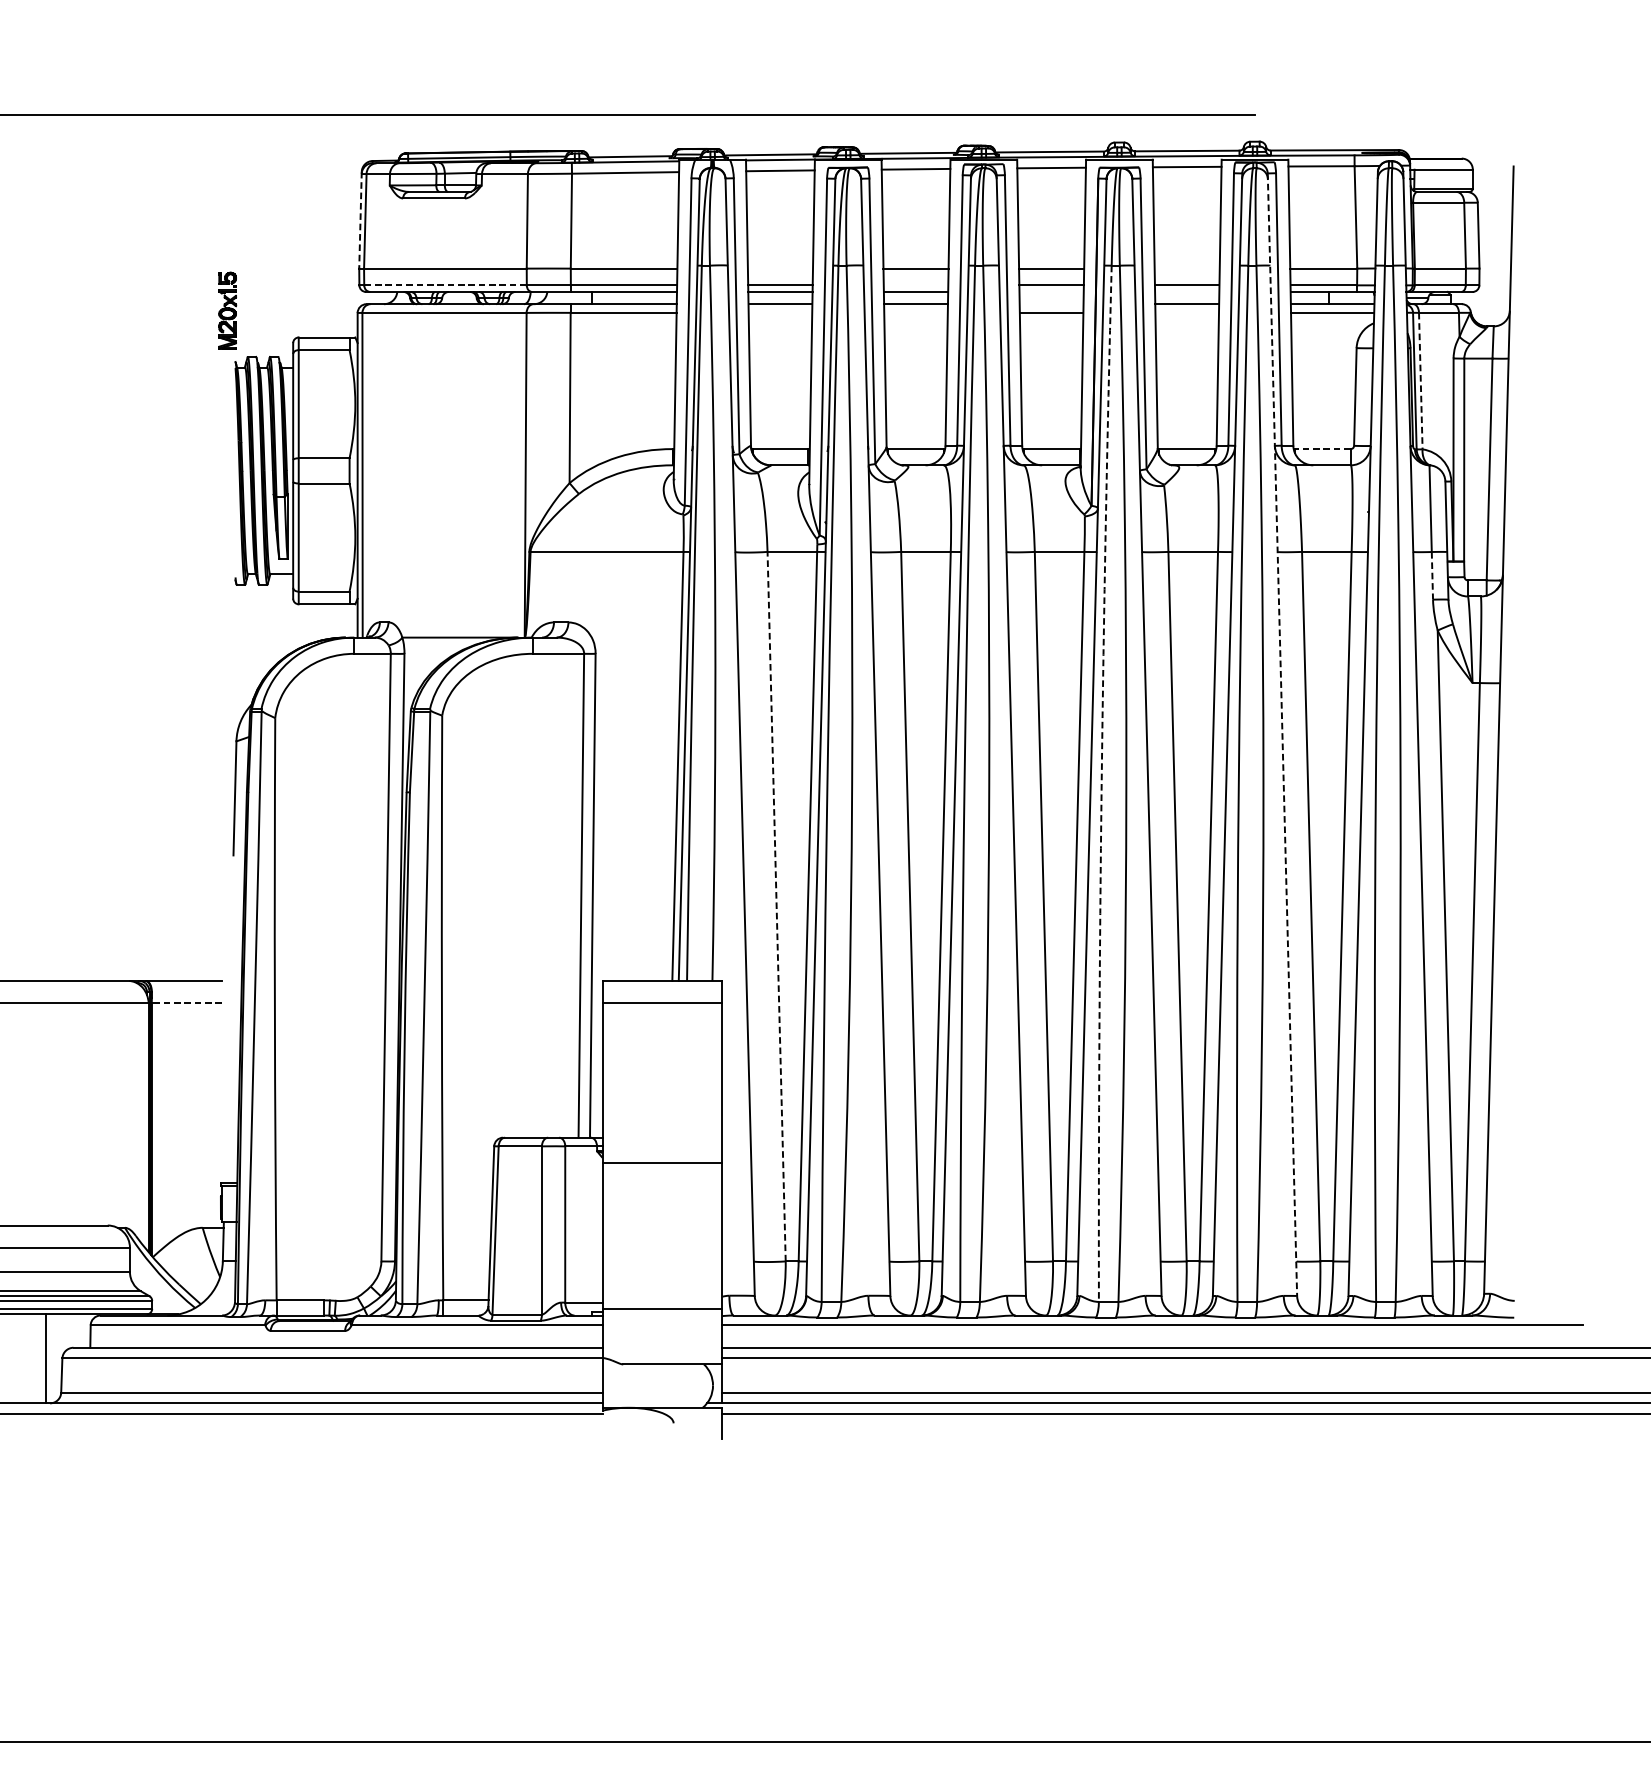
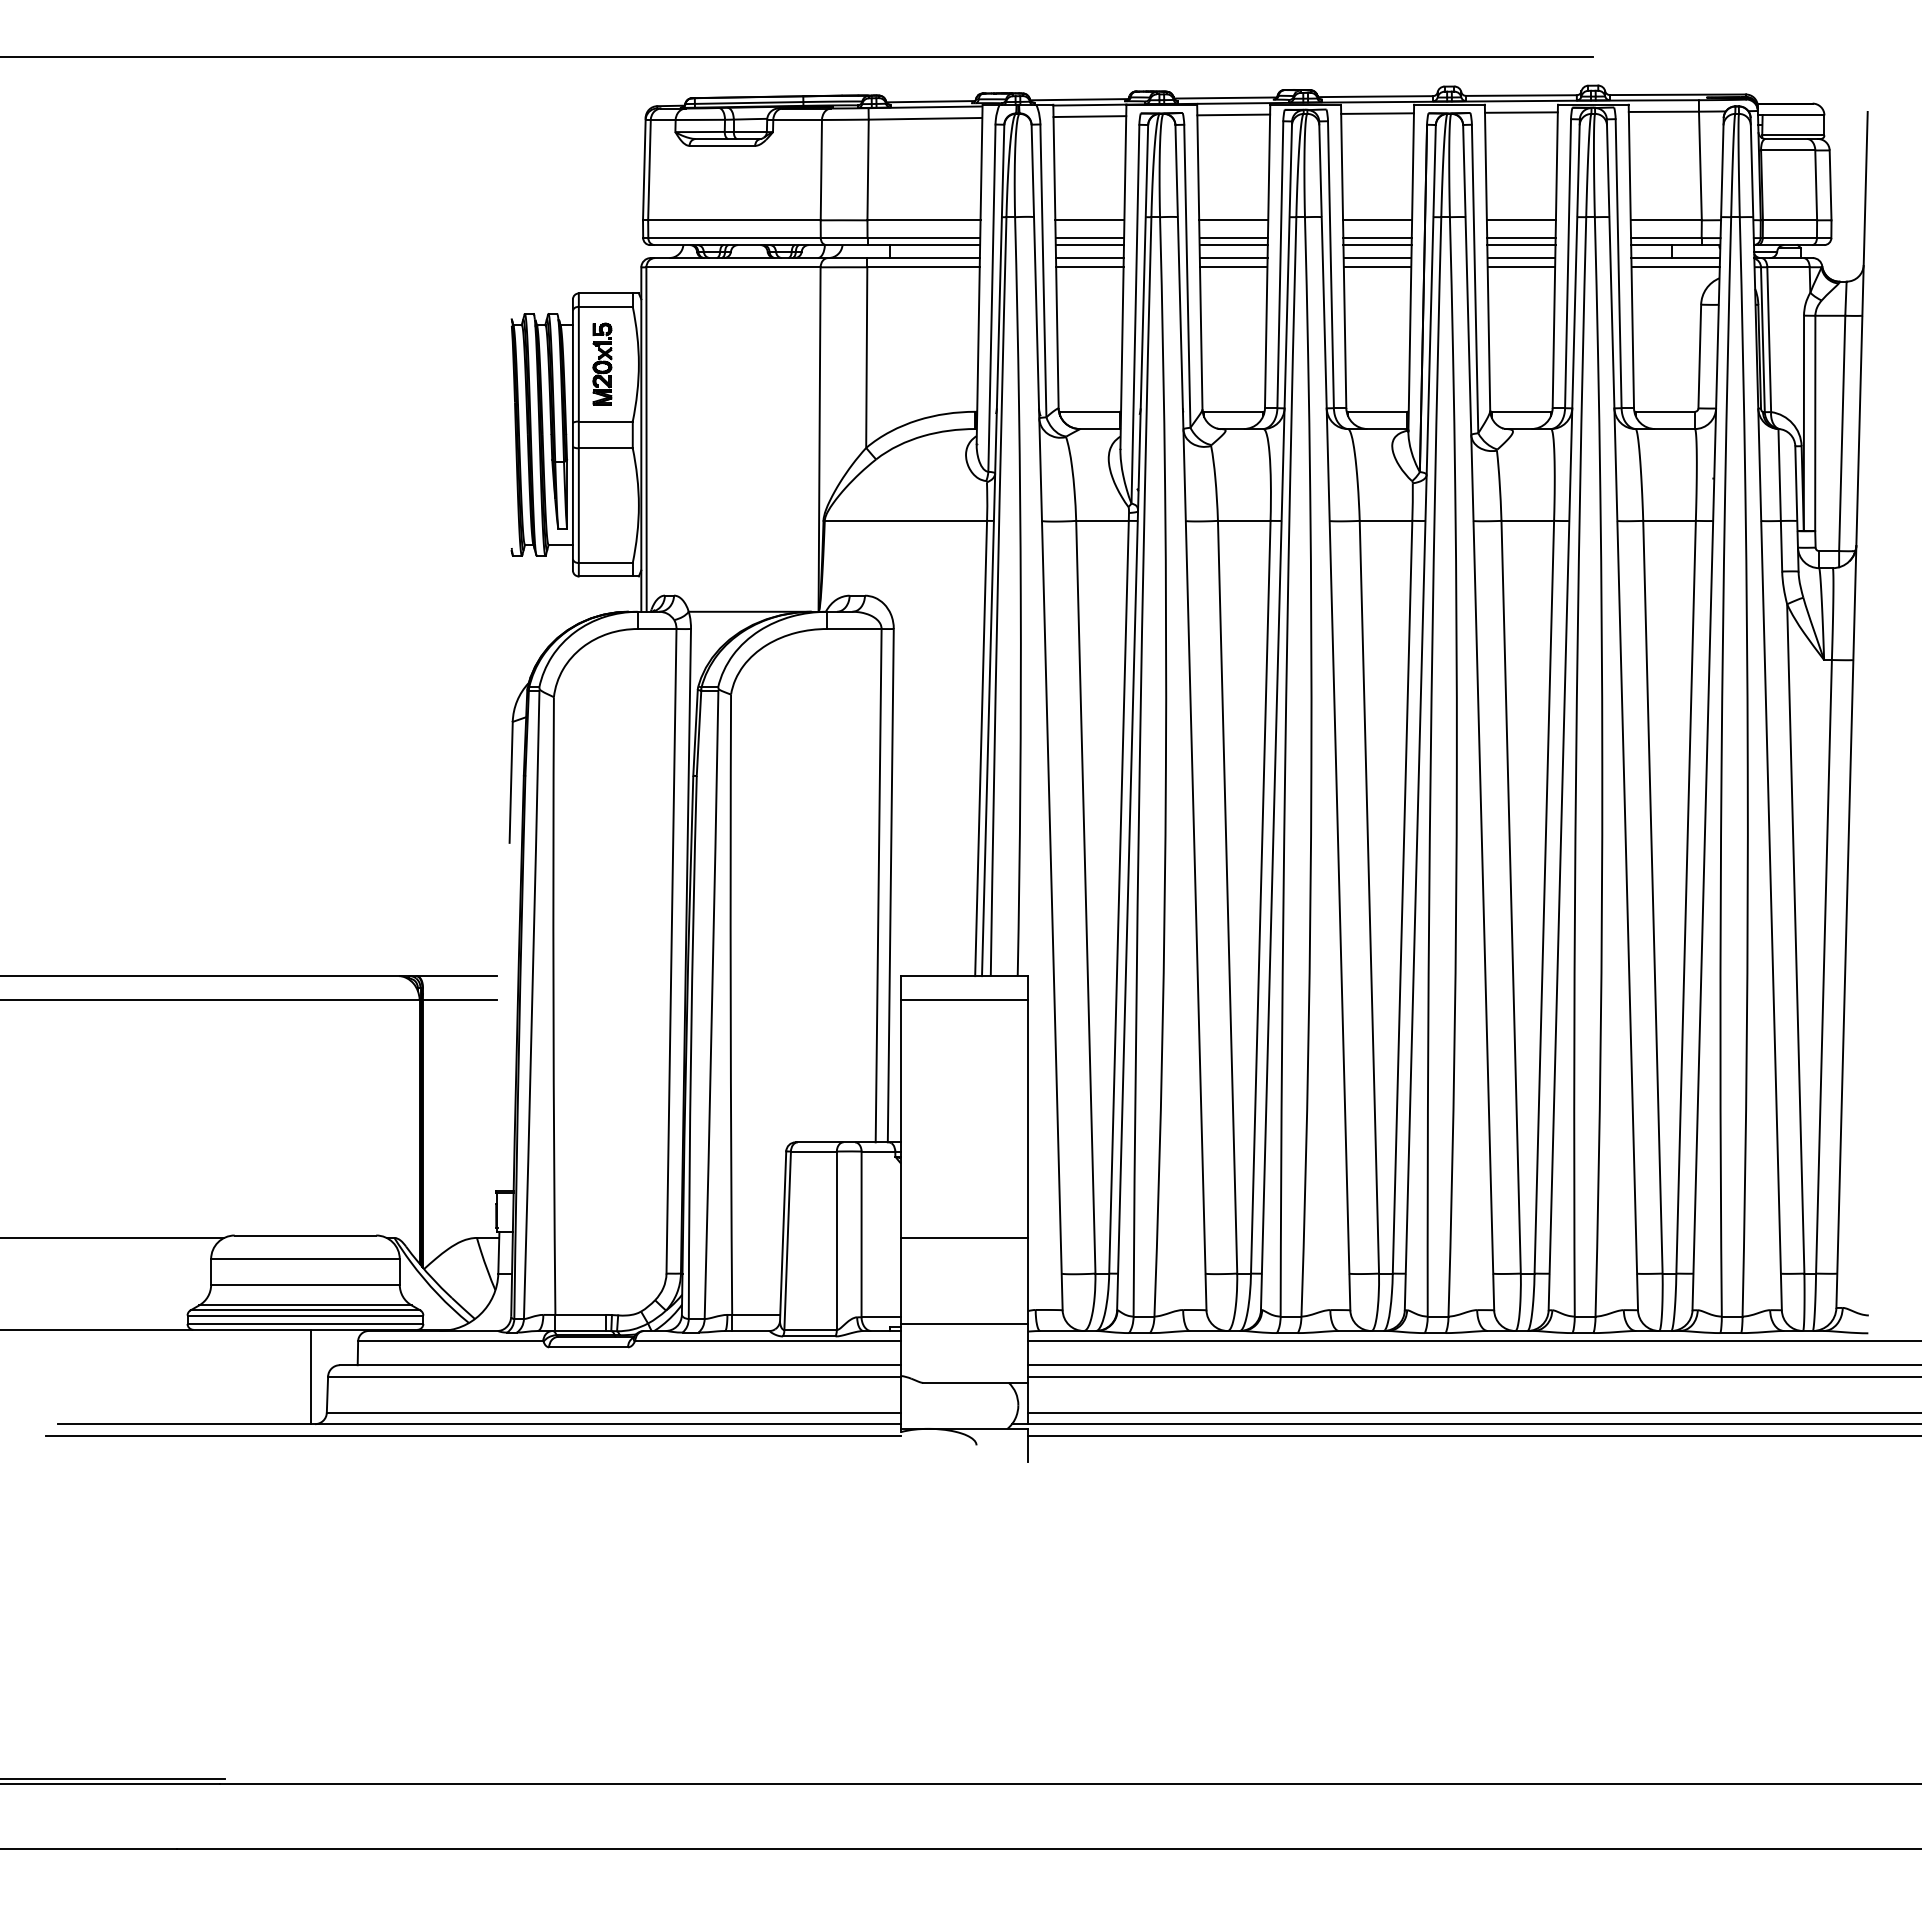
line: (360, 220) -> (644, 169), dashed -> solid
line: (780, 268) -> (1089, 220), added
line: (1186, 268) -> (1520, 220), added
line: (445, 285) -> (734, 238), dashed -> solid
line: (915, 285) -> (1233, 238), added
line: (1051, 292) -> (1377, 245), added
line: (1187, 292) -> (1521, 245), added
line: (1051, 304) -> (1377, 258), added
part: (227, 310) -> (602, 363), moved
line: (780, 313) -> (1089, 267), added
line: (915, 313) -> (1233, 267), added
line: (1187, 313) -> (1521, 267), added
line: (1421, 381) -> (1769, 340), dashed -> solid
line: (1323, 448) -> (1665, 411), dashed -> solid
line: (1432, 576) -> (1781, 546), dashed -> solid
line: (1282, 734) -> (1622, 714), dashed -> solid
arc: (1101, 783) -> (1430, 766), dashed -> solid
line: (776, 905) -> (1085, 896), dashed -> solid
line: (186, 1003) -> (459, 999), dashed -> solid
line: (662, 1162) -> (964, 1237), moved

